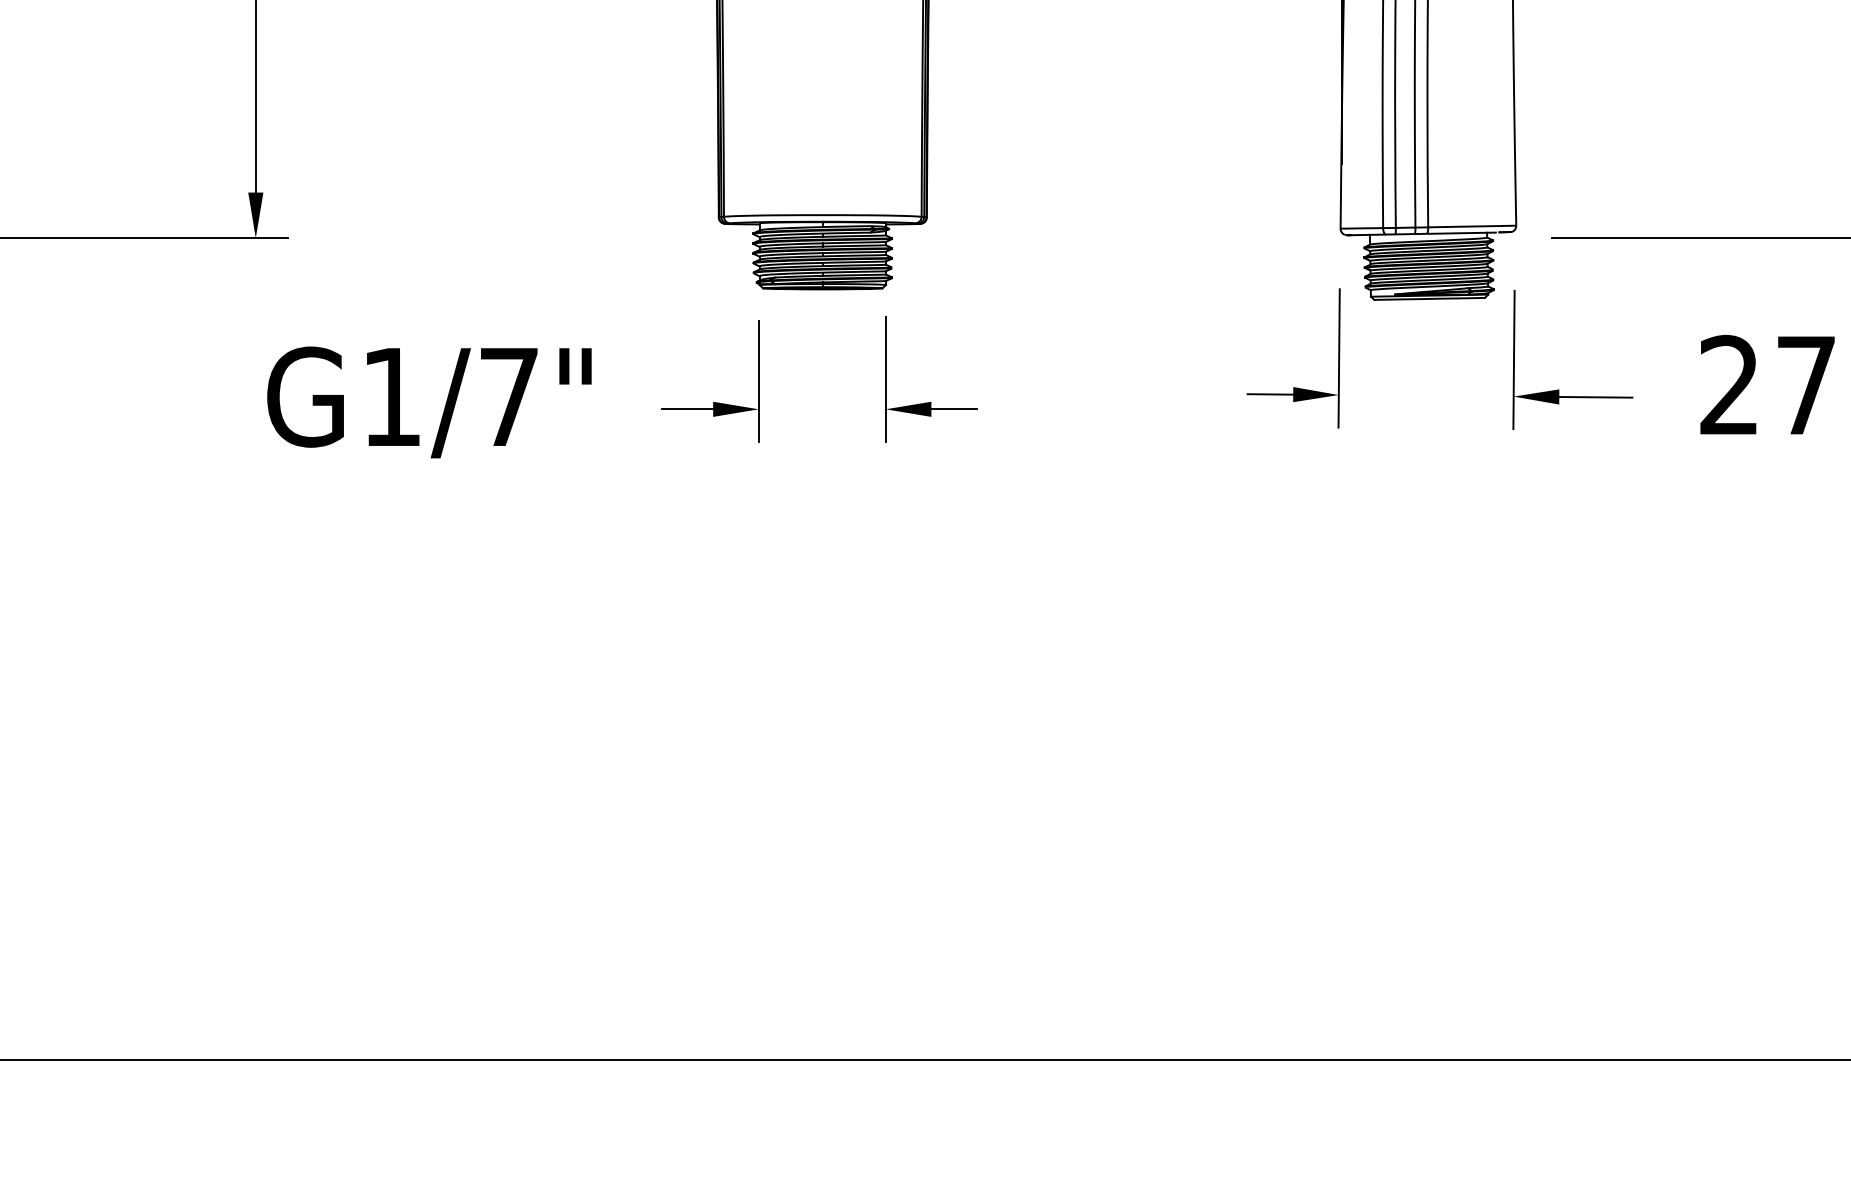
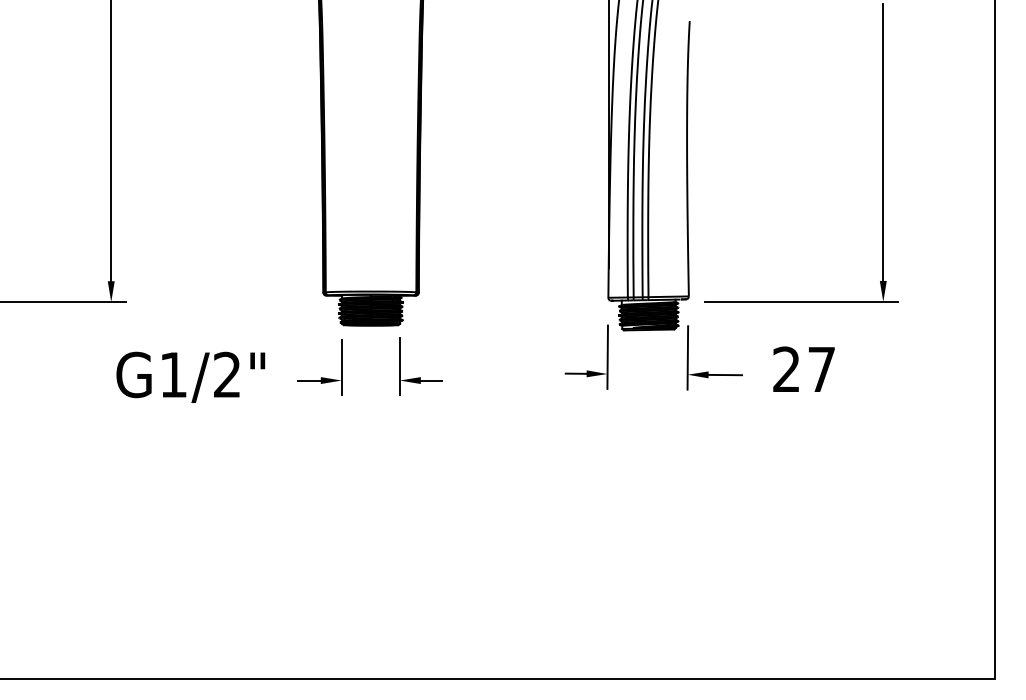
text: (509, 396) -> (227, 374), G1/7" -> G1/2"

